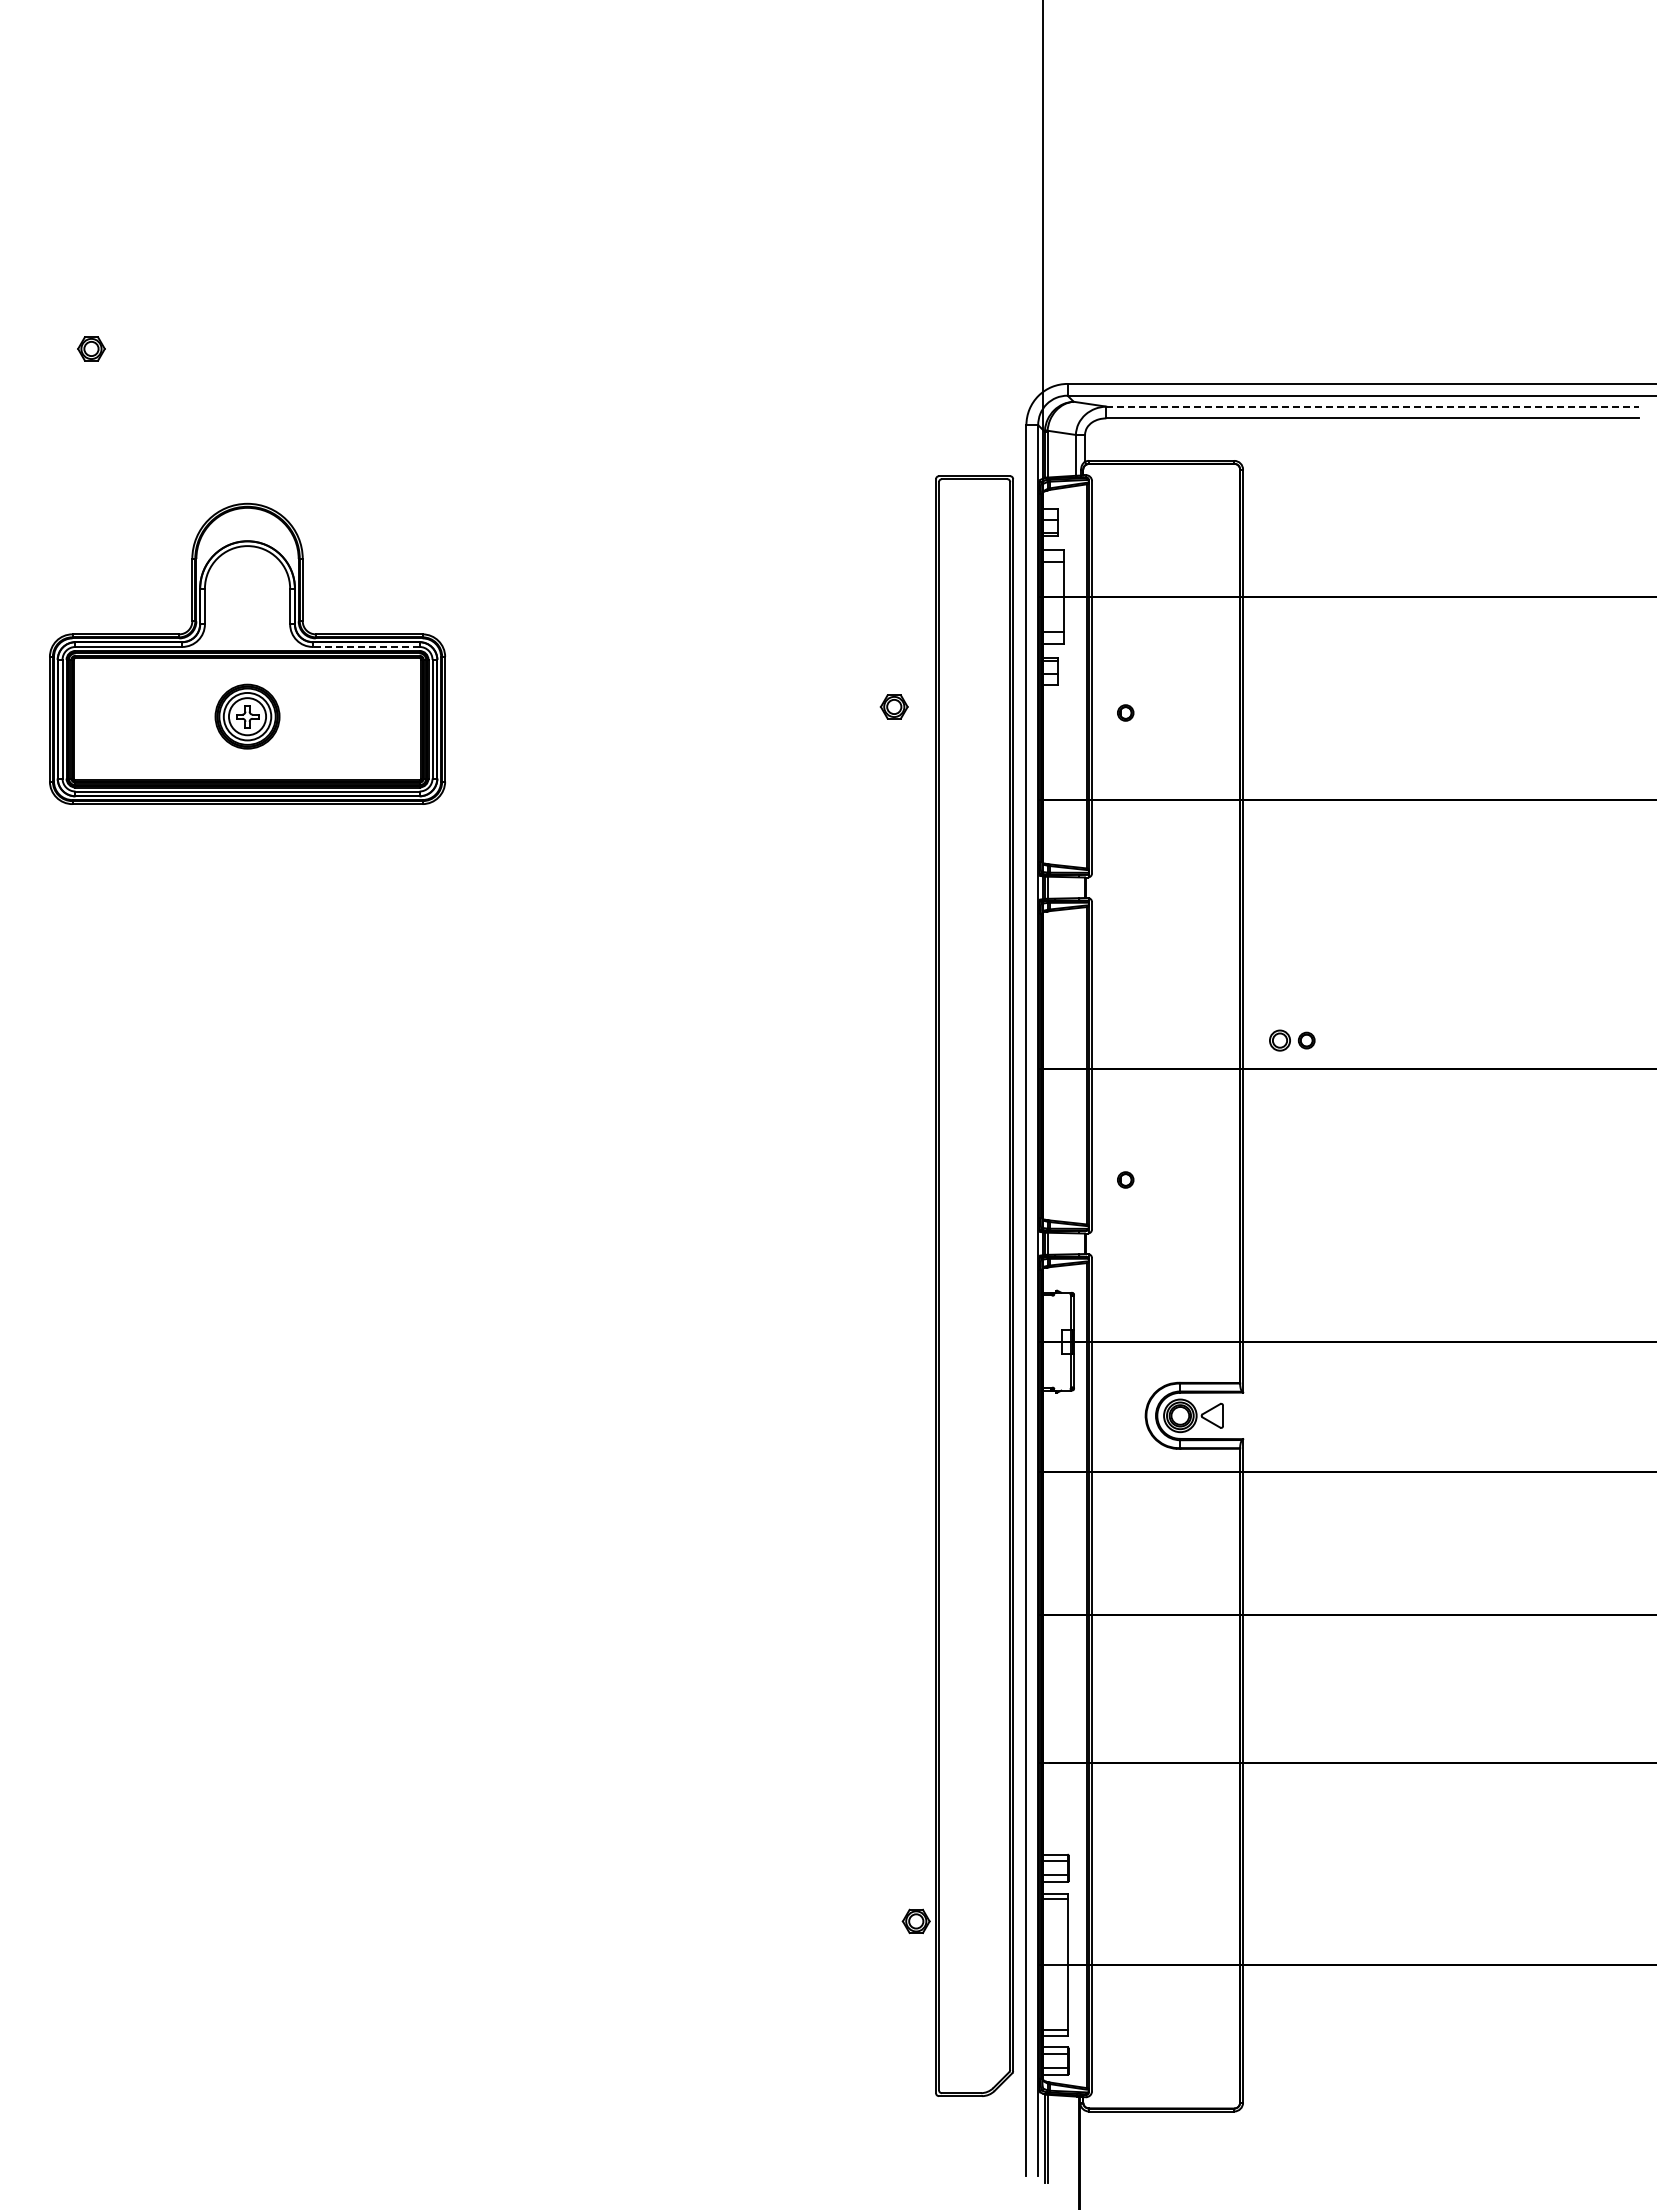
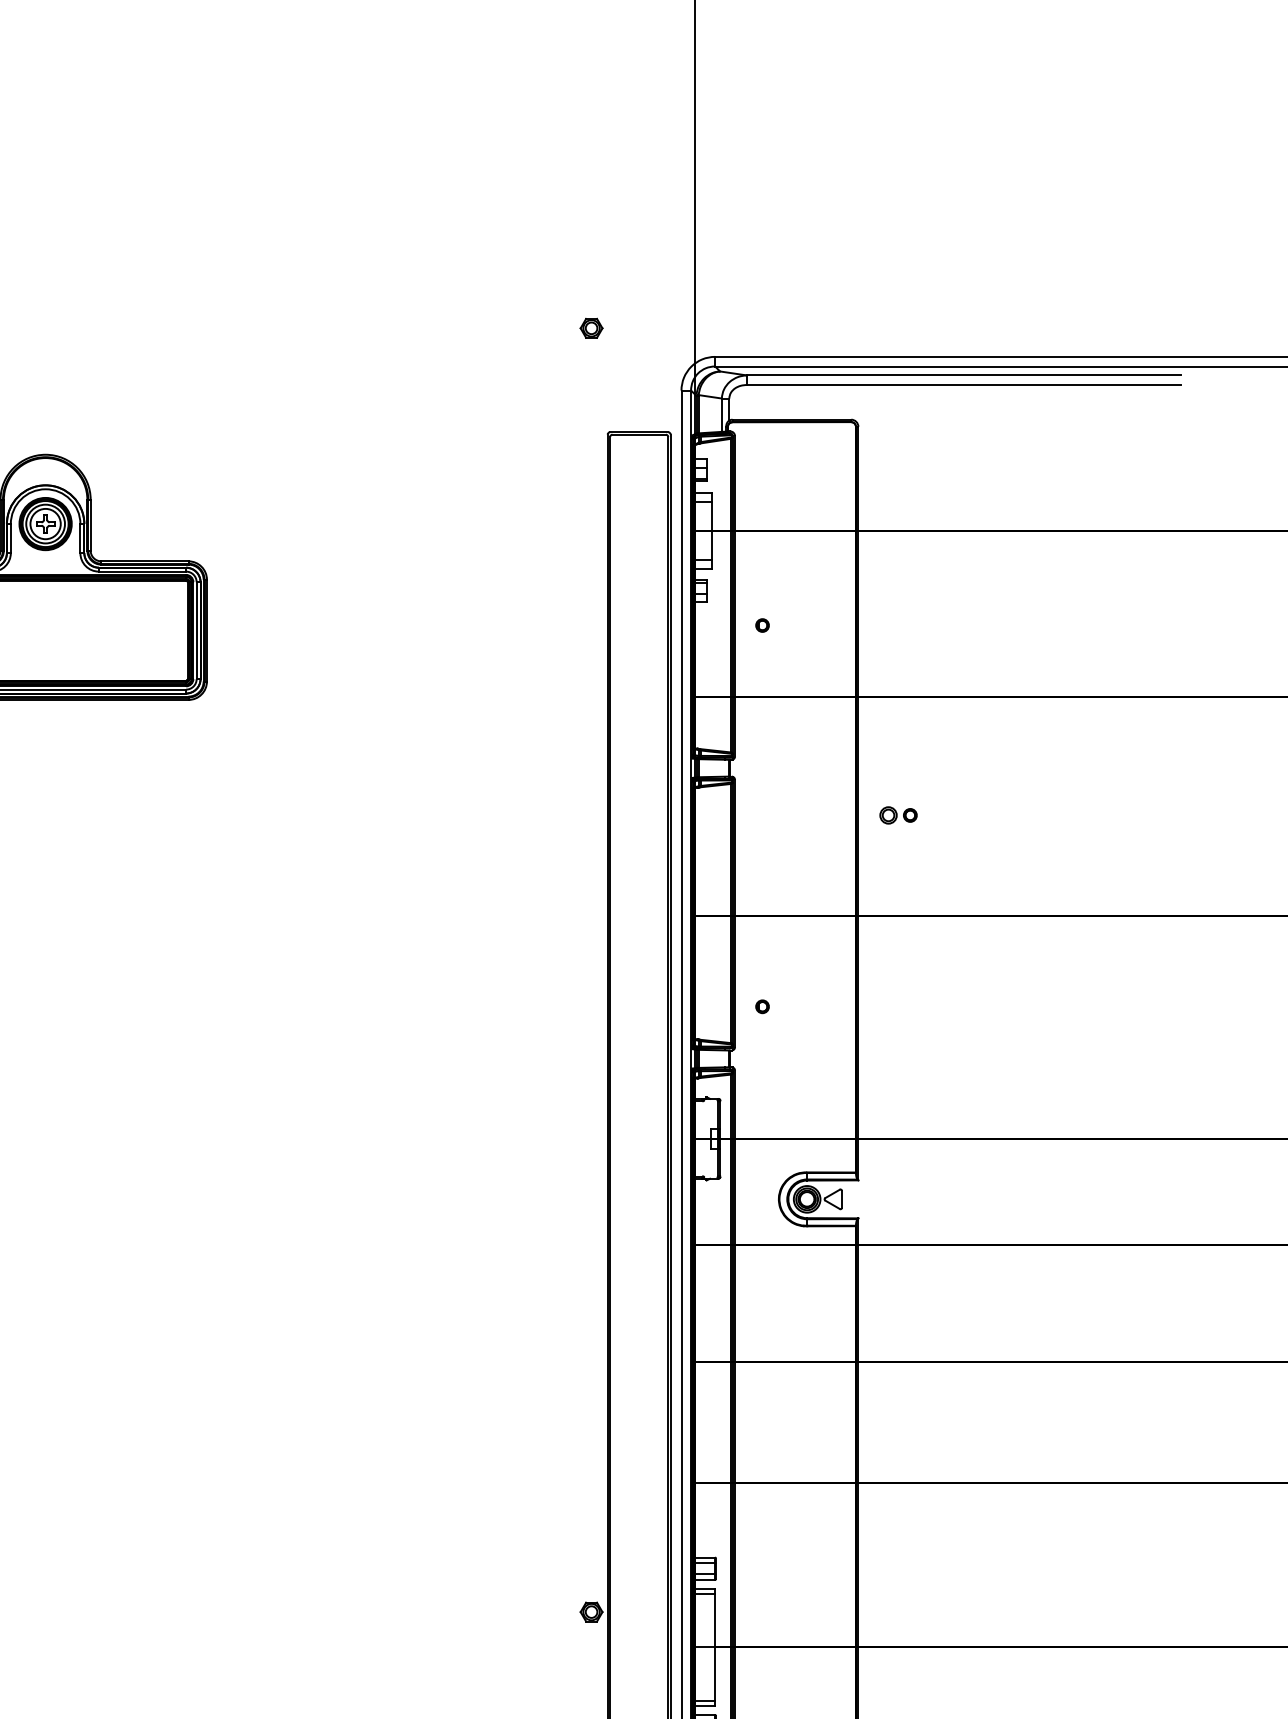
line: (1373, 406) -> (964, 375), dashed -> solid
line: (365, 646) -> (141, 571), dashed -> solid
part: (893, 706) -> (590, 327), moved
part: (247, 716) -> (45, 523), moved
part: (1292, 1040) -> (898, 815), moved

